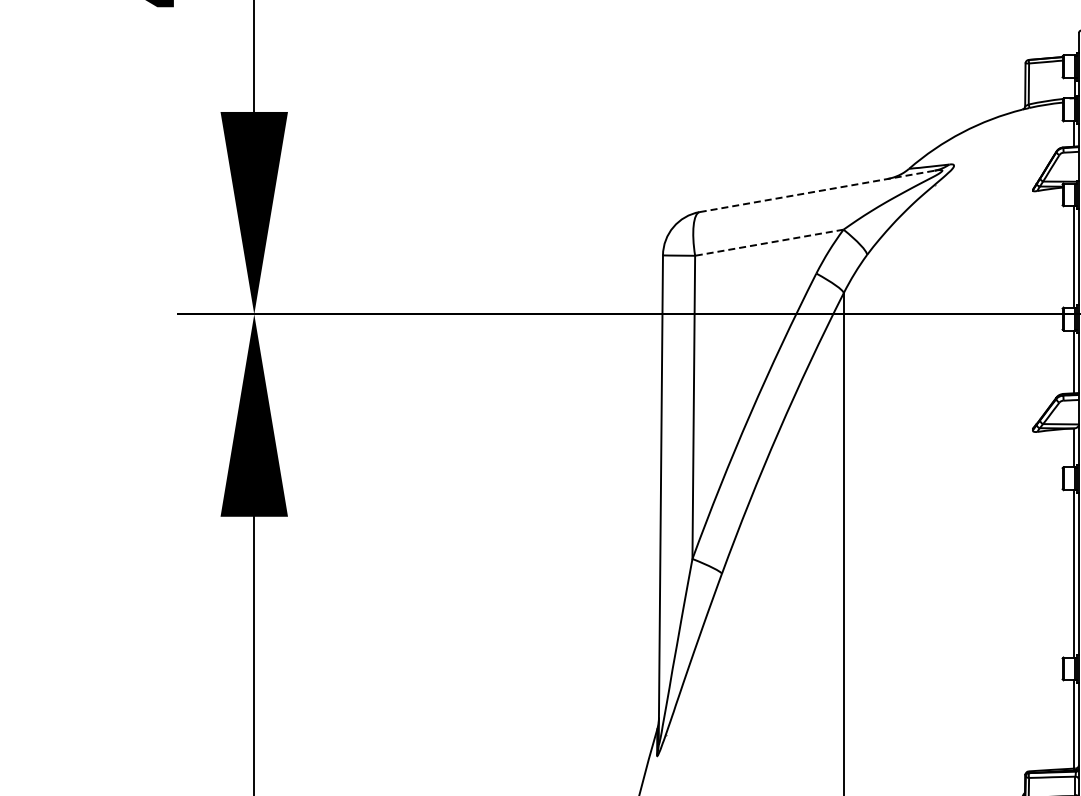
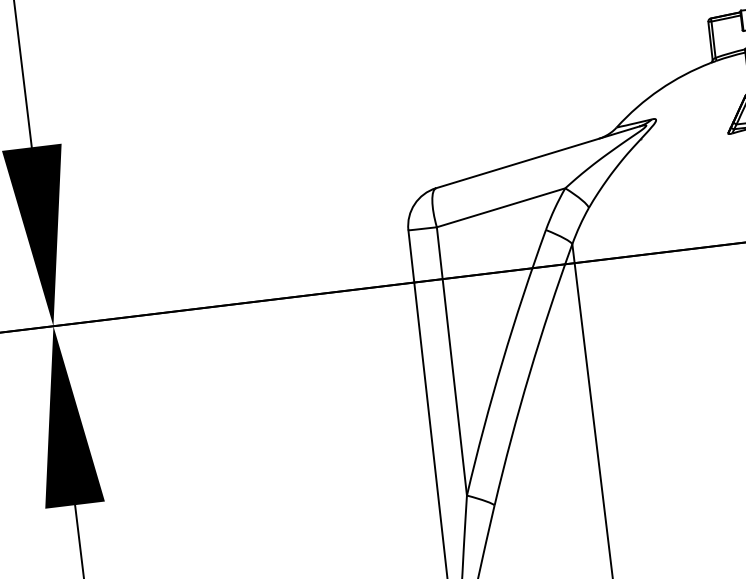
line: (817, 191) -> (538, 157), dashed -> solid
line: (768, 242) -> (500, 207), dashed -> solid

